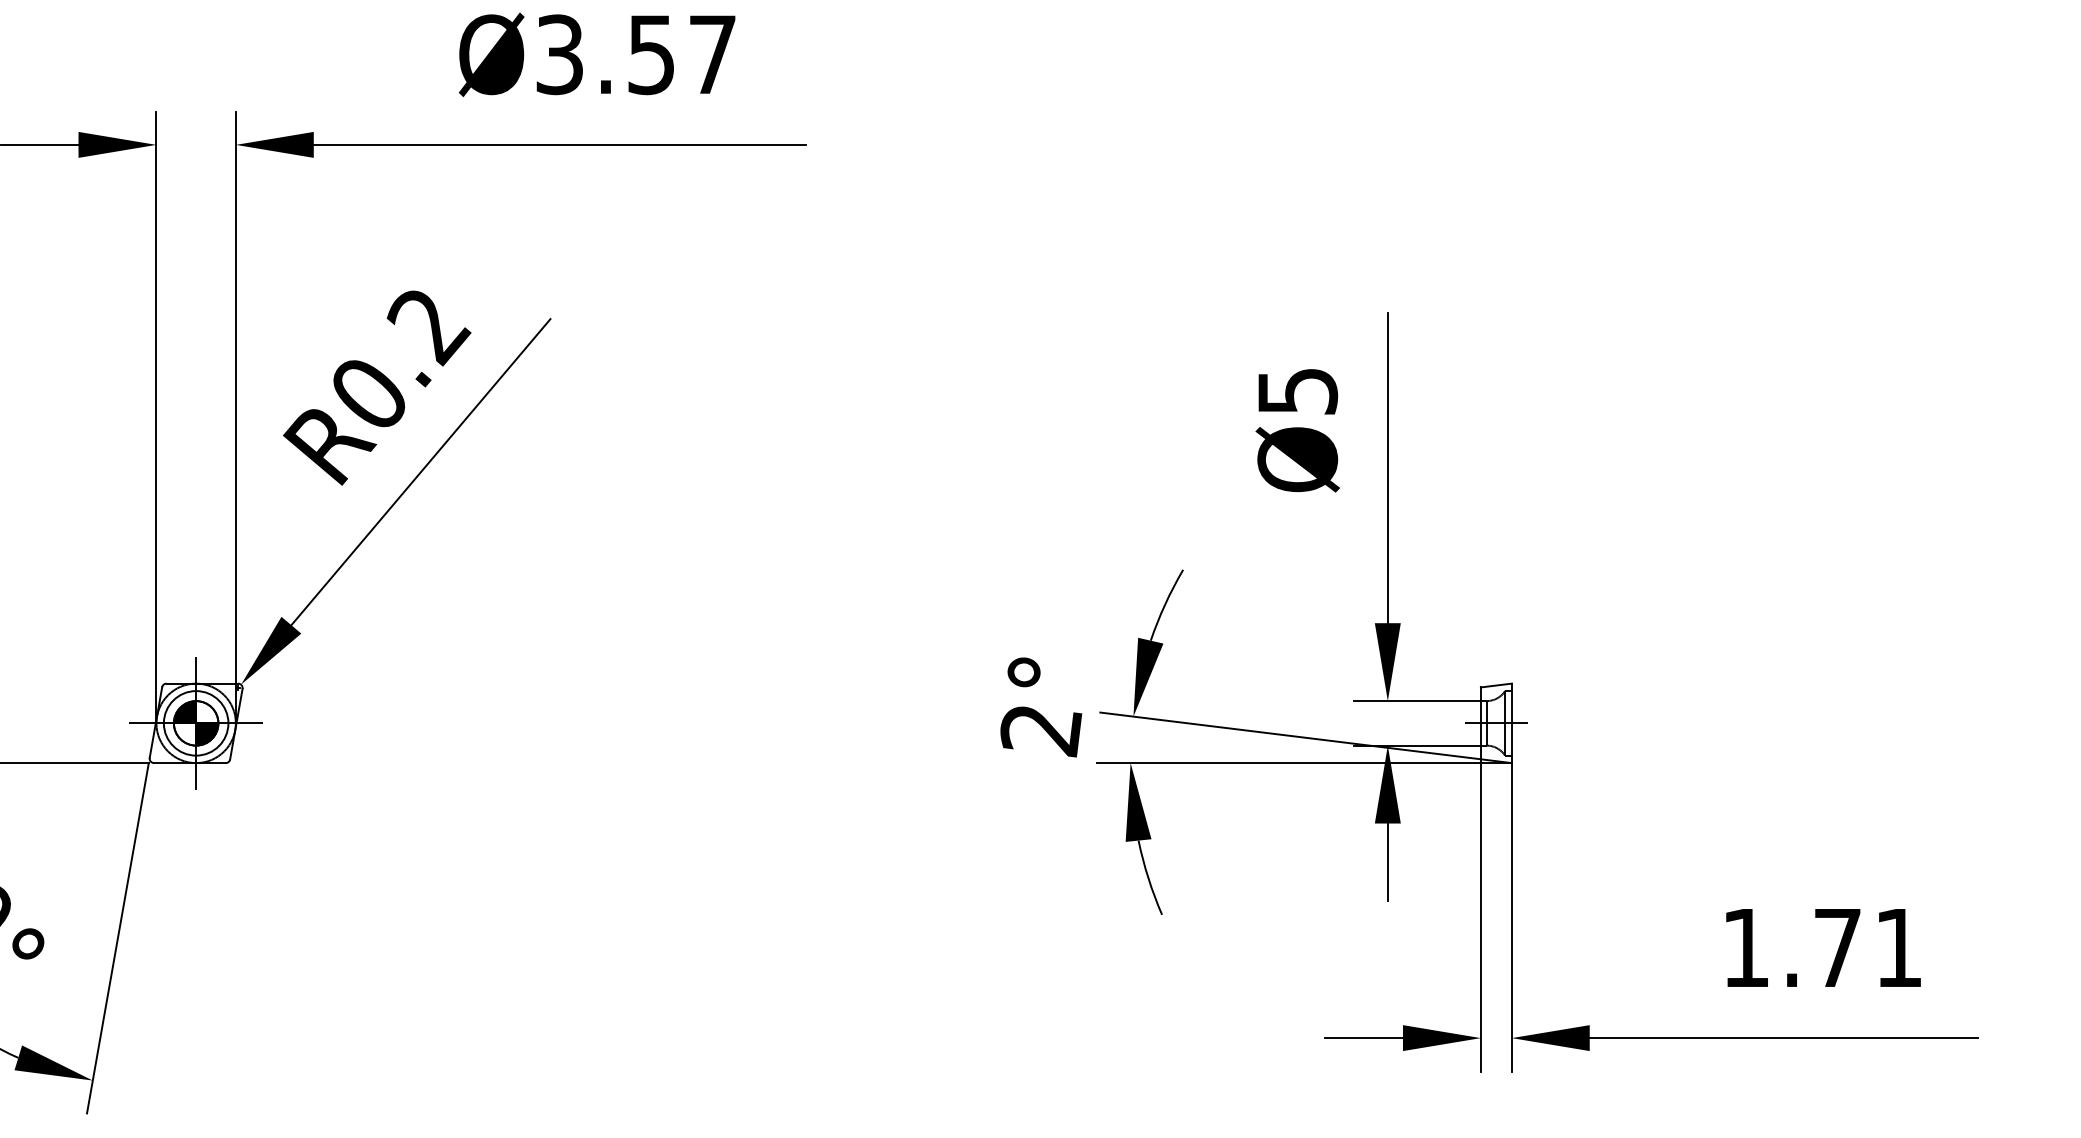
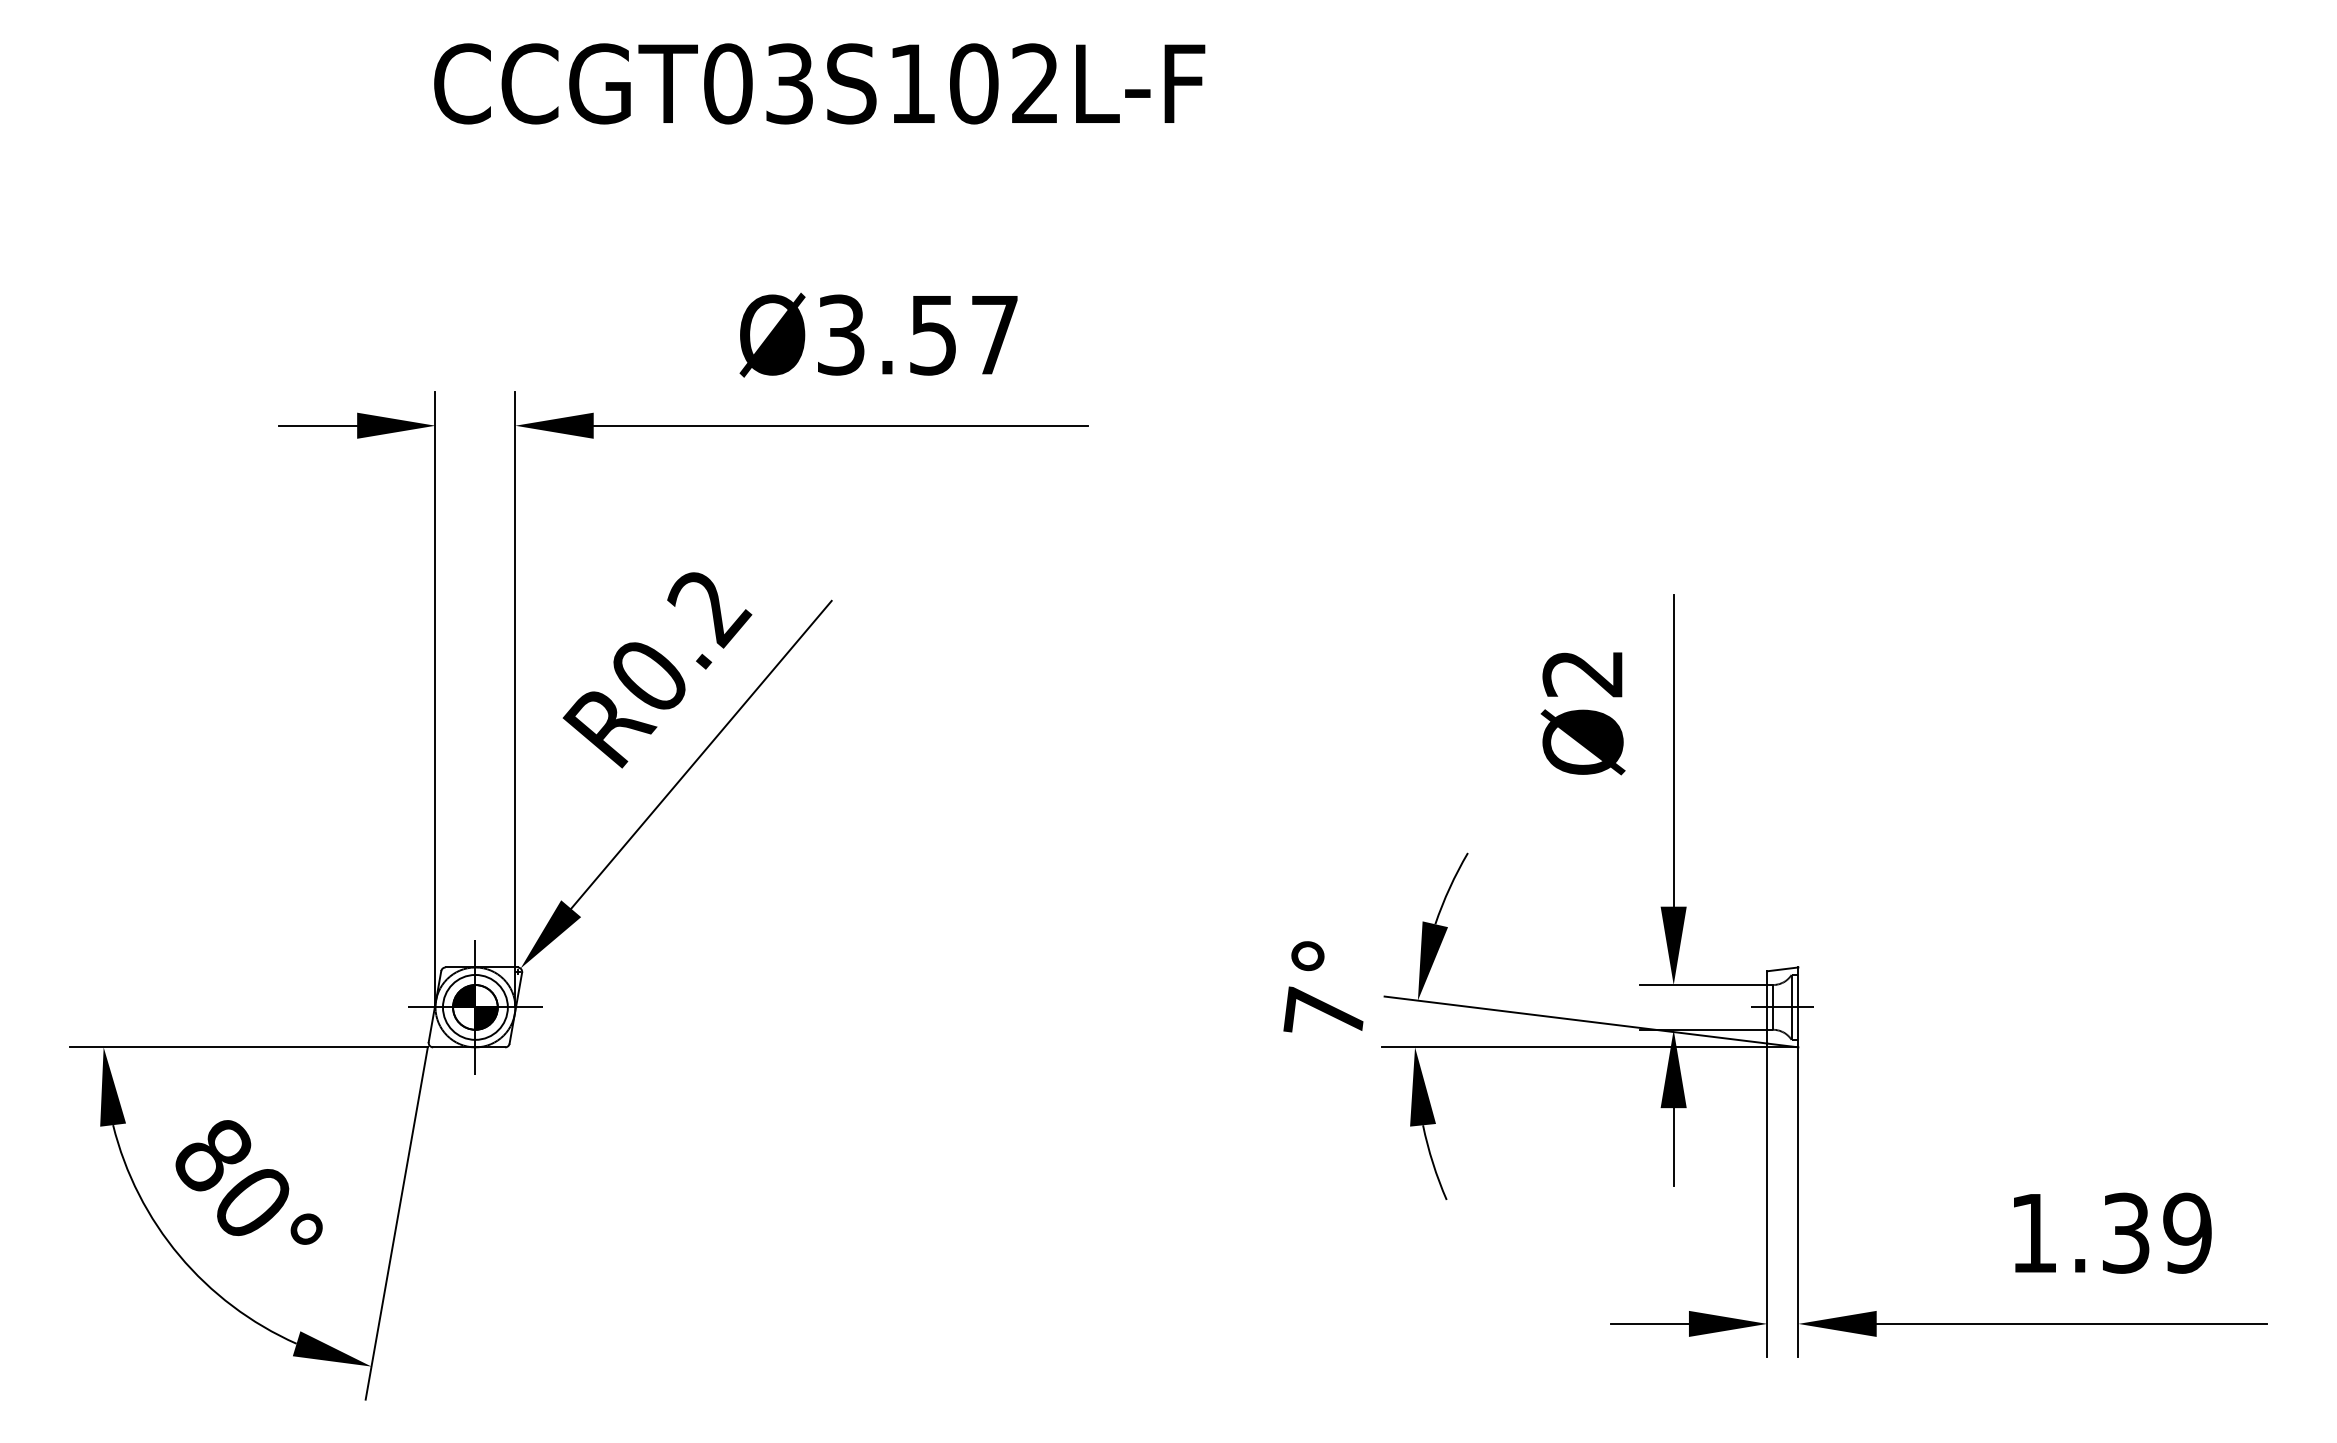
text: (1297, 392) -> (1582, 674), Ø5 -> Ø2
text: (1040, 729) -> (1324, 1013), 2° -> 7°
text: (1868, 947) -> (2157, 1232), 1.71 -> 1.39

